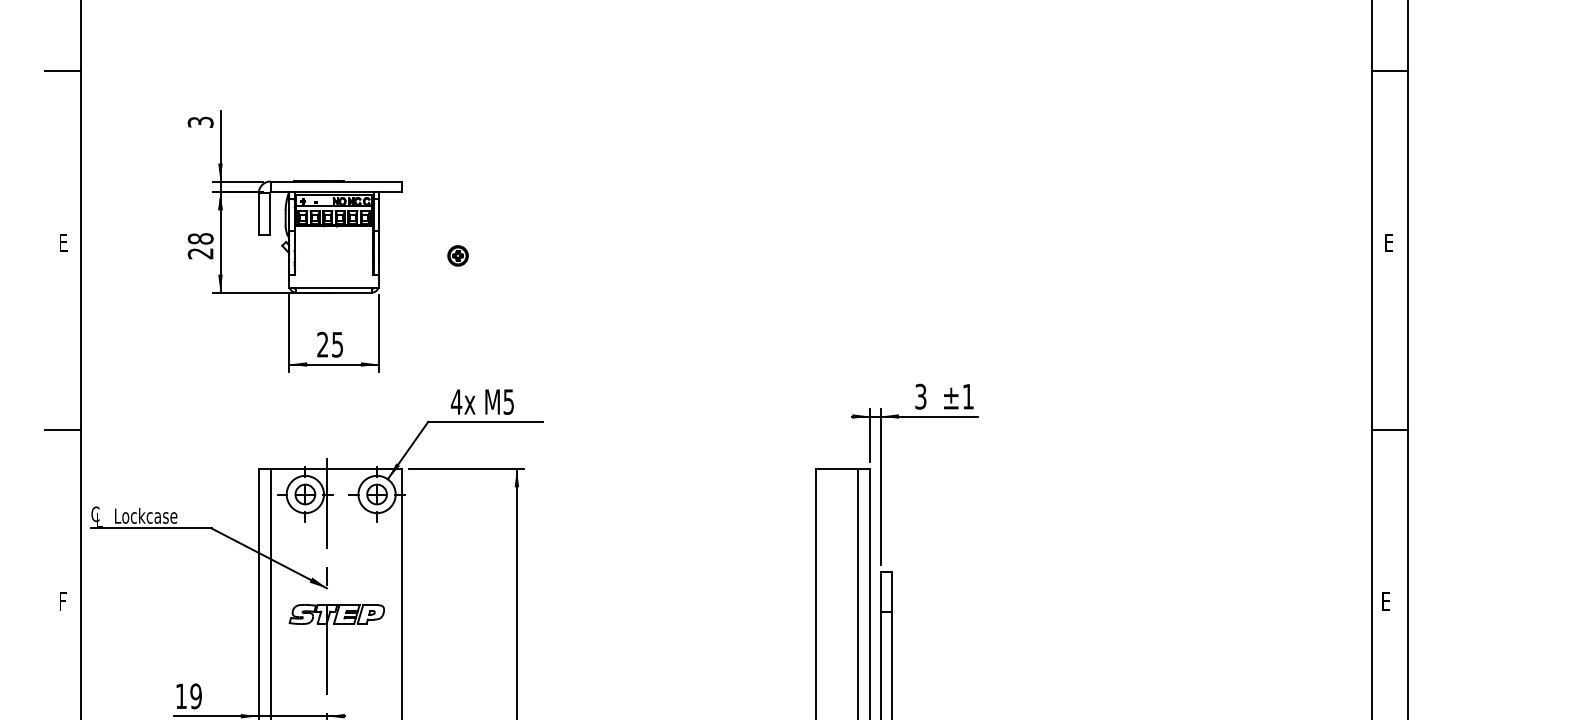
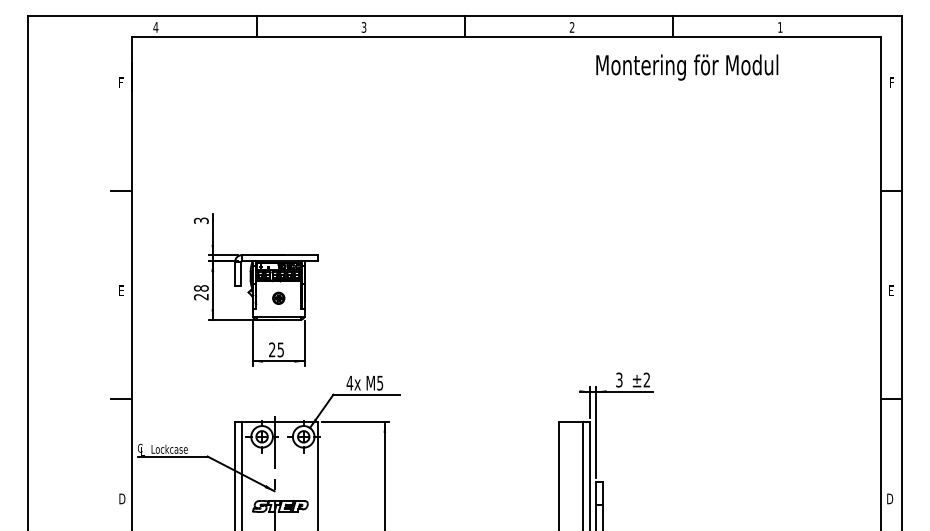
part: (457, 254) -> (278, 297), moved
text: (967, 395) -> (646, 379), ±1 -> ±2
text: (64, 600) -> (122, 498), F -> D
text: (1387, 600) -> (890, 498), E -> D

